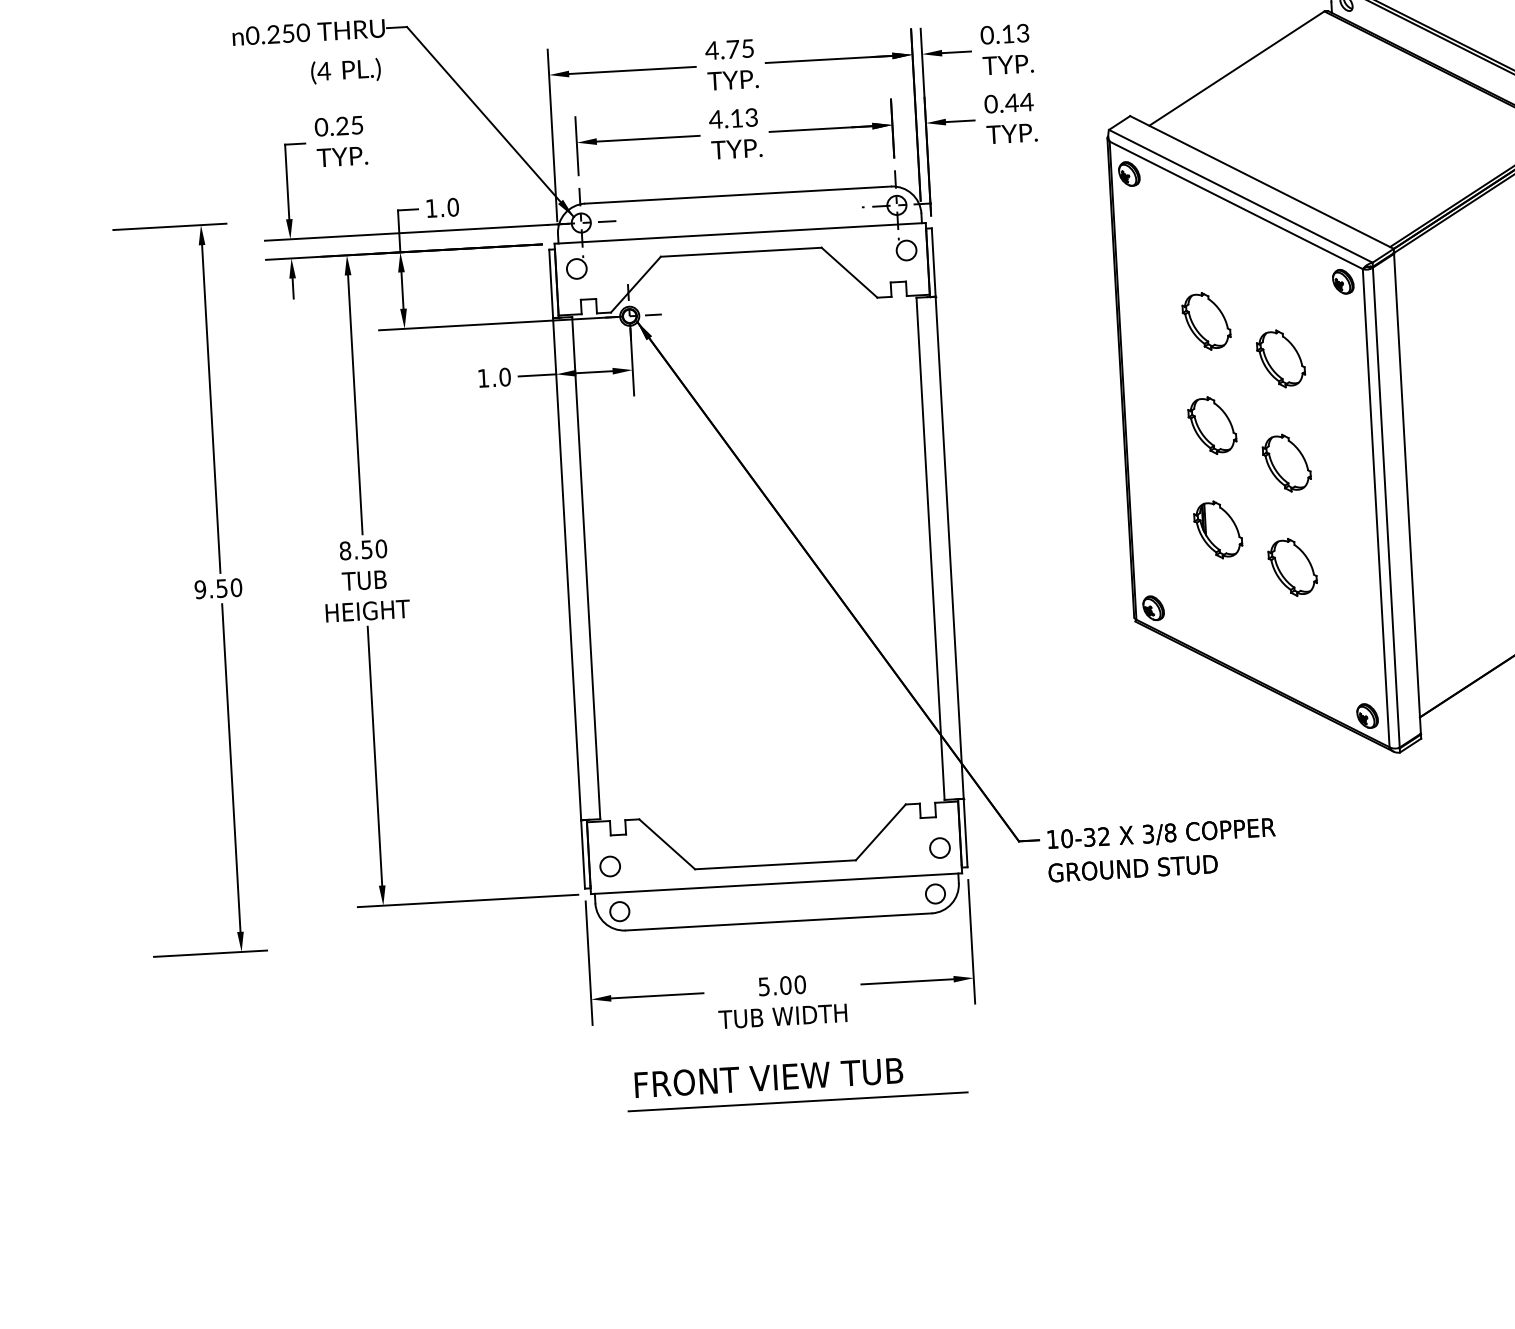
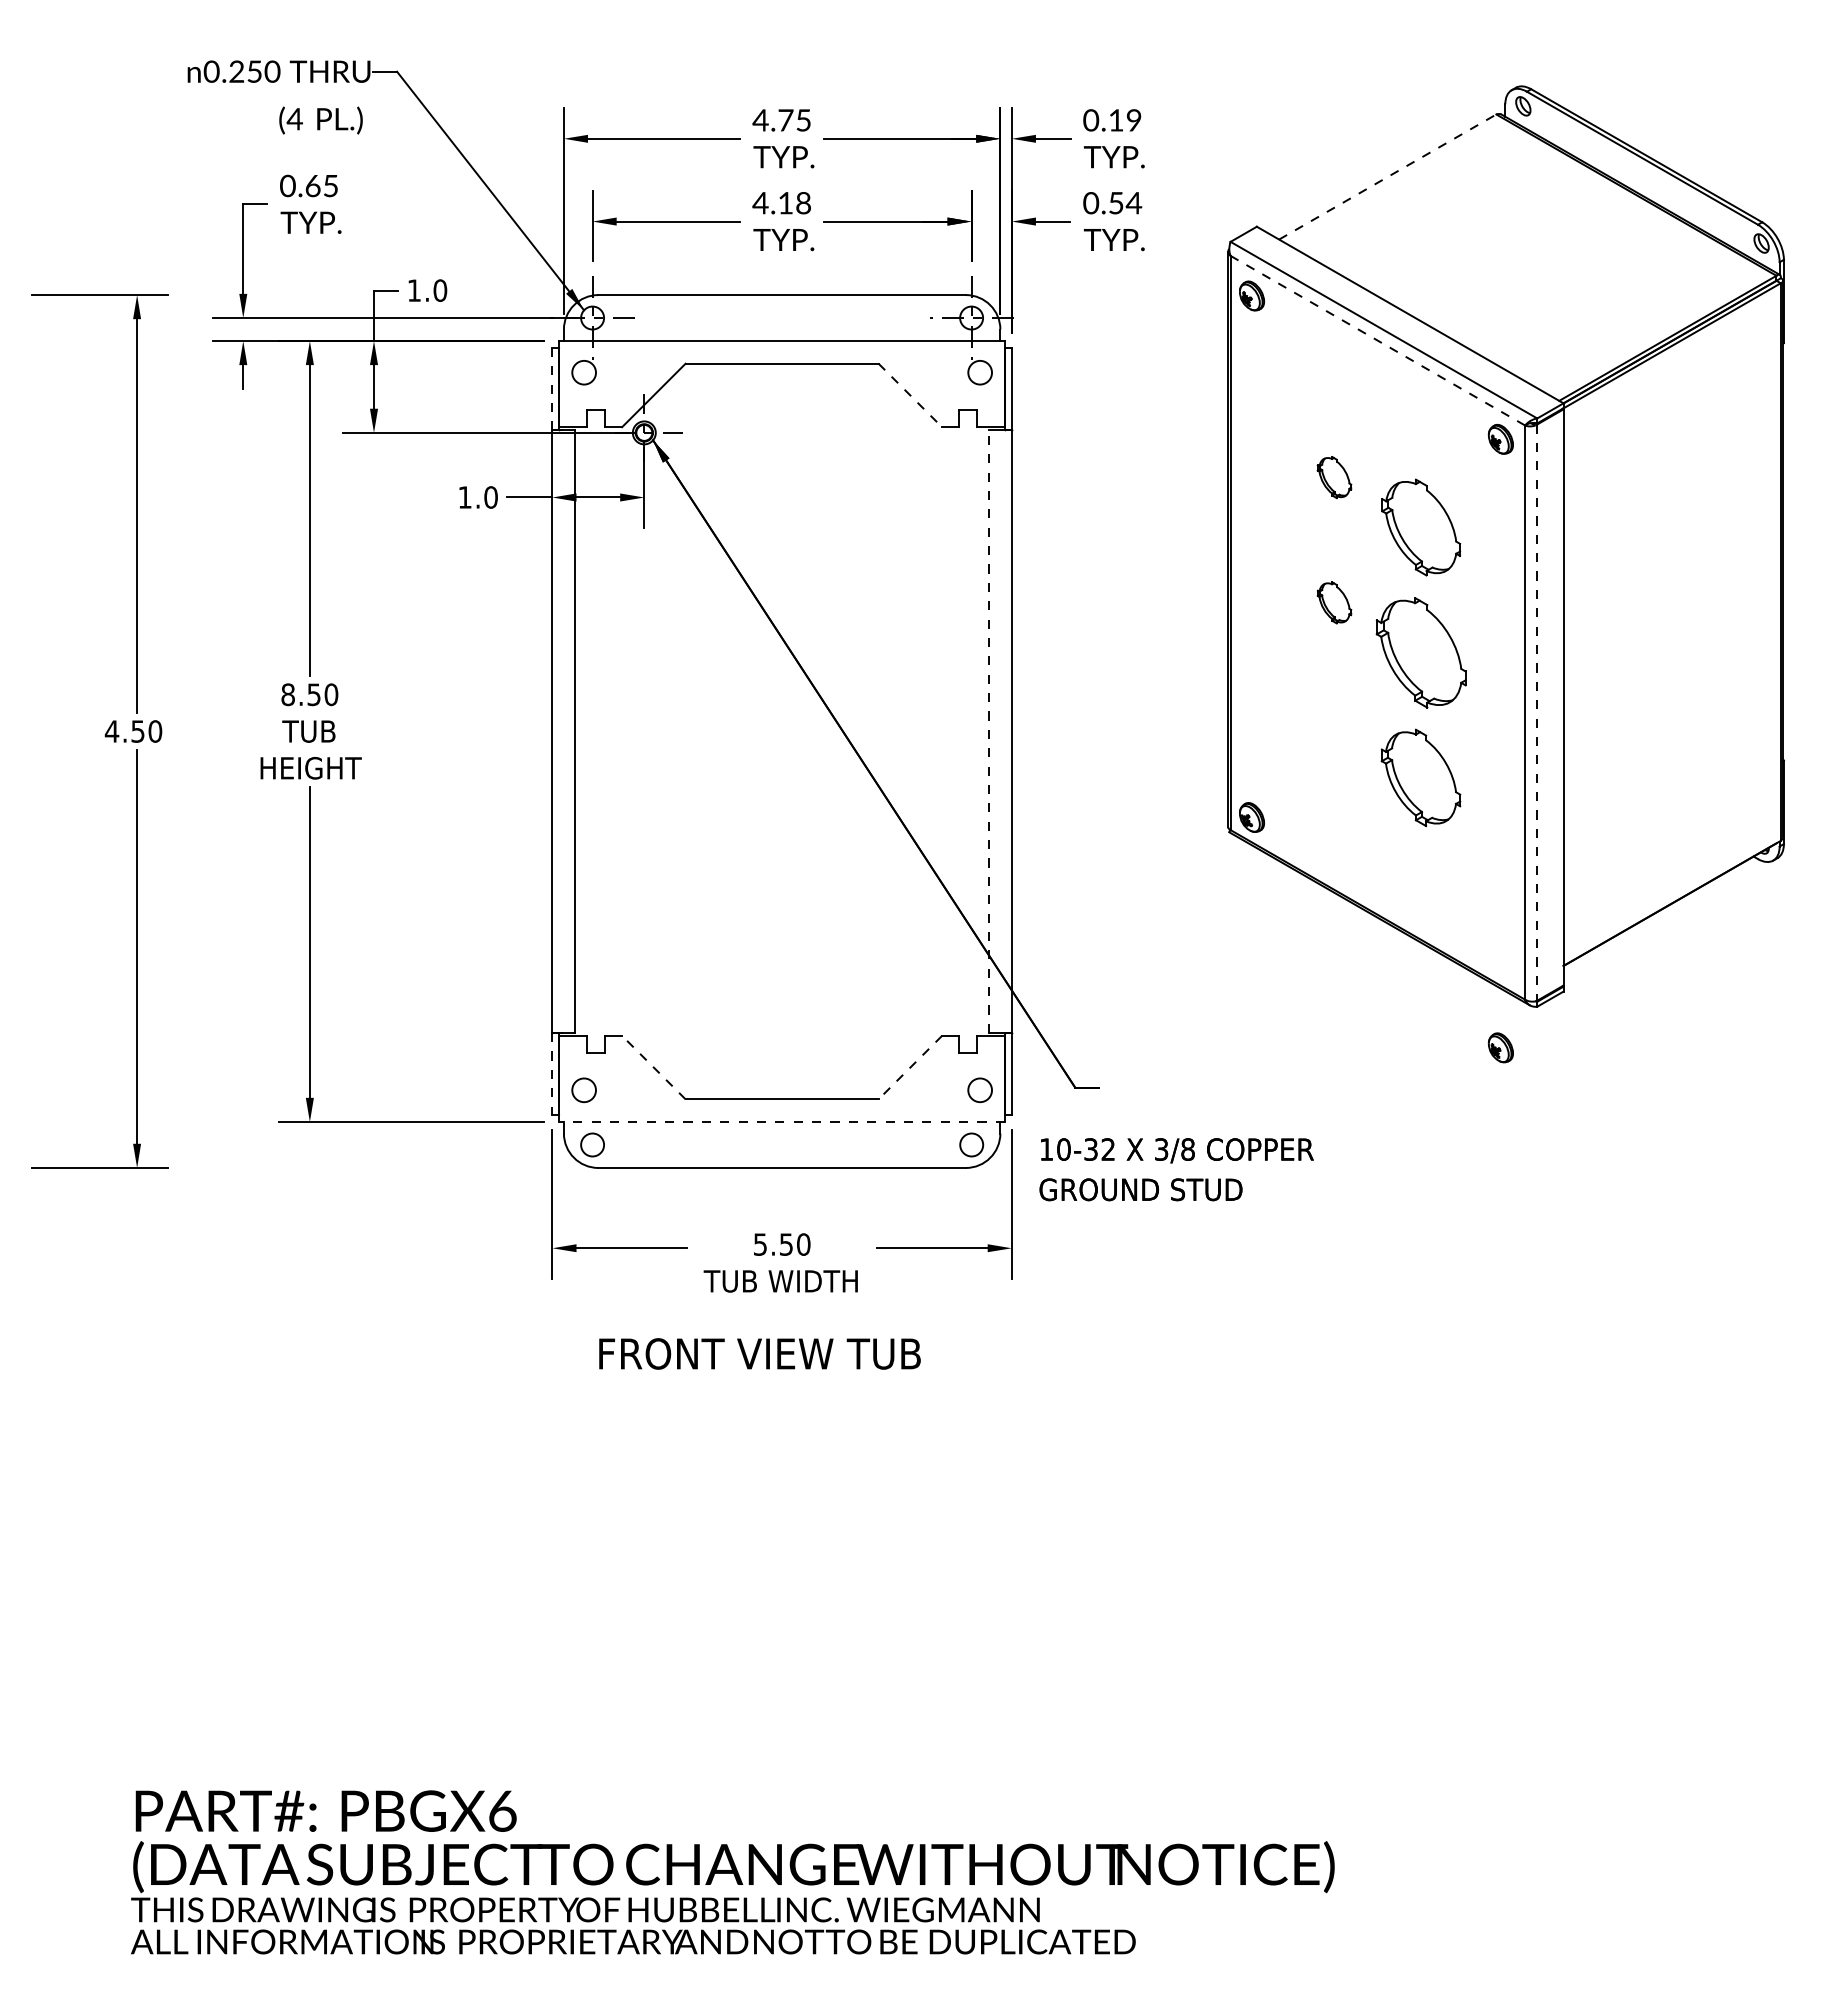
text: (1022, 33) -> (1133, 120), 0.13 -> 0.19
line: (1237, 68) -> (1388, 176), solid -> dashed
text: (1011, 103) -> (1115, 203), 0.44 -> 0.54
text: (751, 117) -> (803, 202), 4.13 -> 4.18
text: (341, 125) -> (312, 185), 0.25 -> 0.65
line: (1235, 205) -> (1377, 340), solid -> dashed
line: (849, 272) -> (910, 395), solid -> dashed
line: (551, 284) -> (552, 389), solid -> dashed
part: (1206, 321) -> (1334, 477), size x0.6
part: (1280, 358) -> (1420, 527), size x1.4
part: (1212, 425) -> (1334, 602), size x0.6
part: (1286, 463) -> (1420, 652), size x1.6
line: (1386, 508) -> (1537, 713), solid -> dashed
part: (1218, 529) -> (1334, 727), removed
line: (930, 548) -> (988, 731), solid -> dashed
part: (1292, 567) -> (1421, 777), size x1.4
text: (199, 589) -> (111, 731), 9.50 -> 4.50
part: (1367, 715) -> (1500, 1047), moved
line: (880, 832) -> (910, 1067), solid -> dashed
line: (666, 844) -> (653, 1067), solid -> dashed
text: (1161, 850) -> (1176, 1169), moved
line: (583, 854) -> (552, 1074), solid -> dashed
line: (776, 884) -> (782, 1122), solid -> dashed
text: (785, 985) -> (786, 1244), 5.00 -> 5.50
line: (797, 1101) -> (792, 1384), removed

